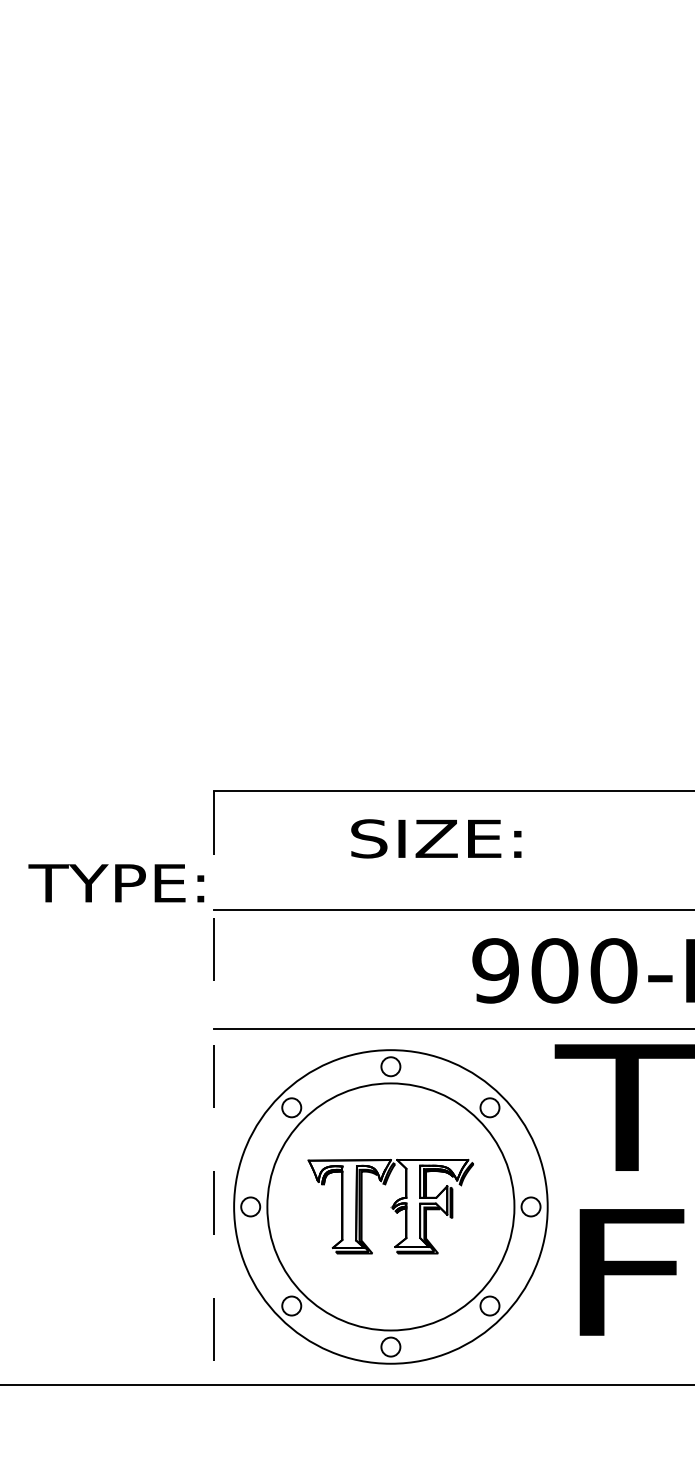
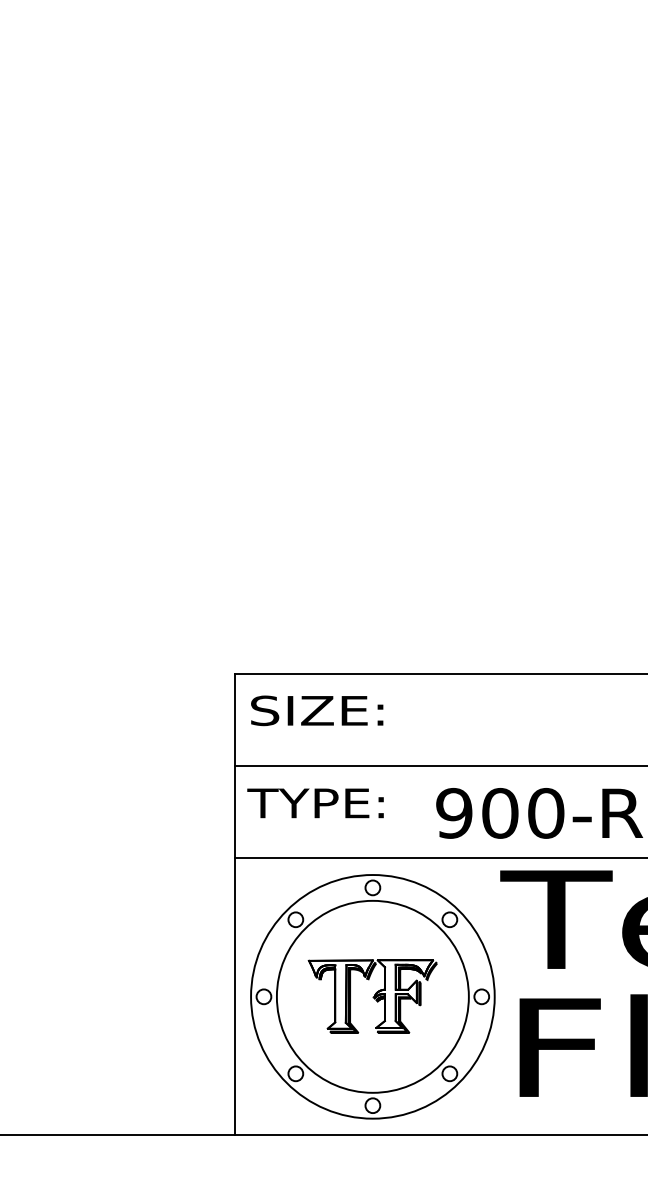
text: (436, 838) -> (317, 710), moved
text: (116, 883) -> (315, 803), moved
line: (214, 1088) -> (235, 904), dashed -> solid

